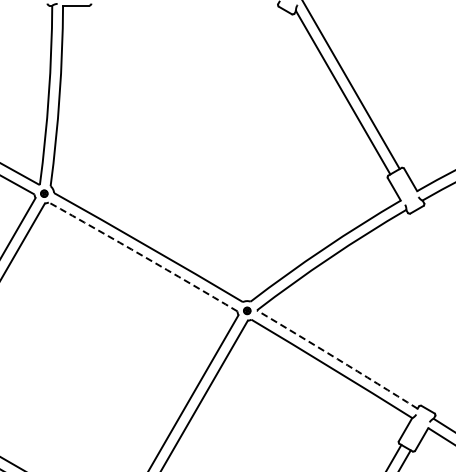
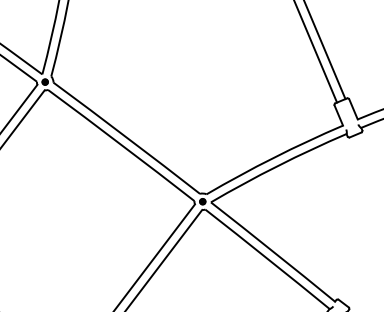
arc: (143, 256) -> (121, 145), dashed -> solid
arc: (337, 359) -> (273, 252), dashed -> solid

